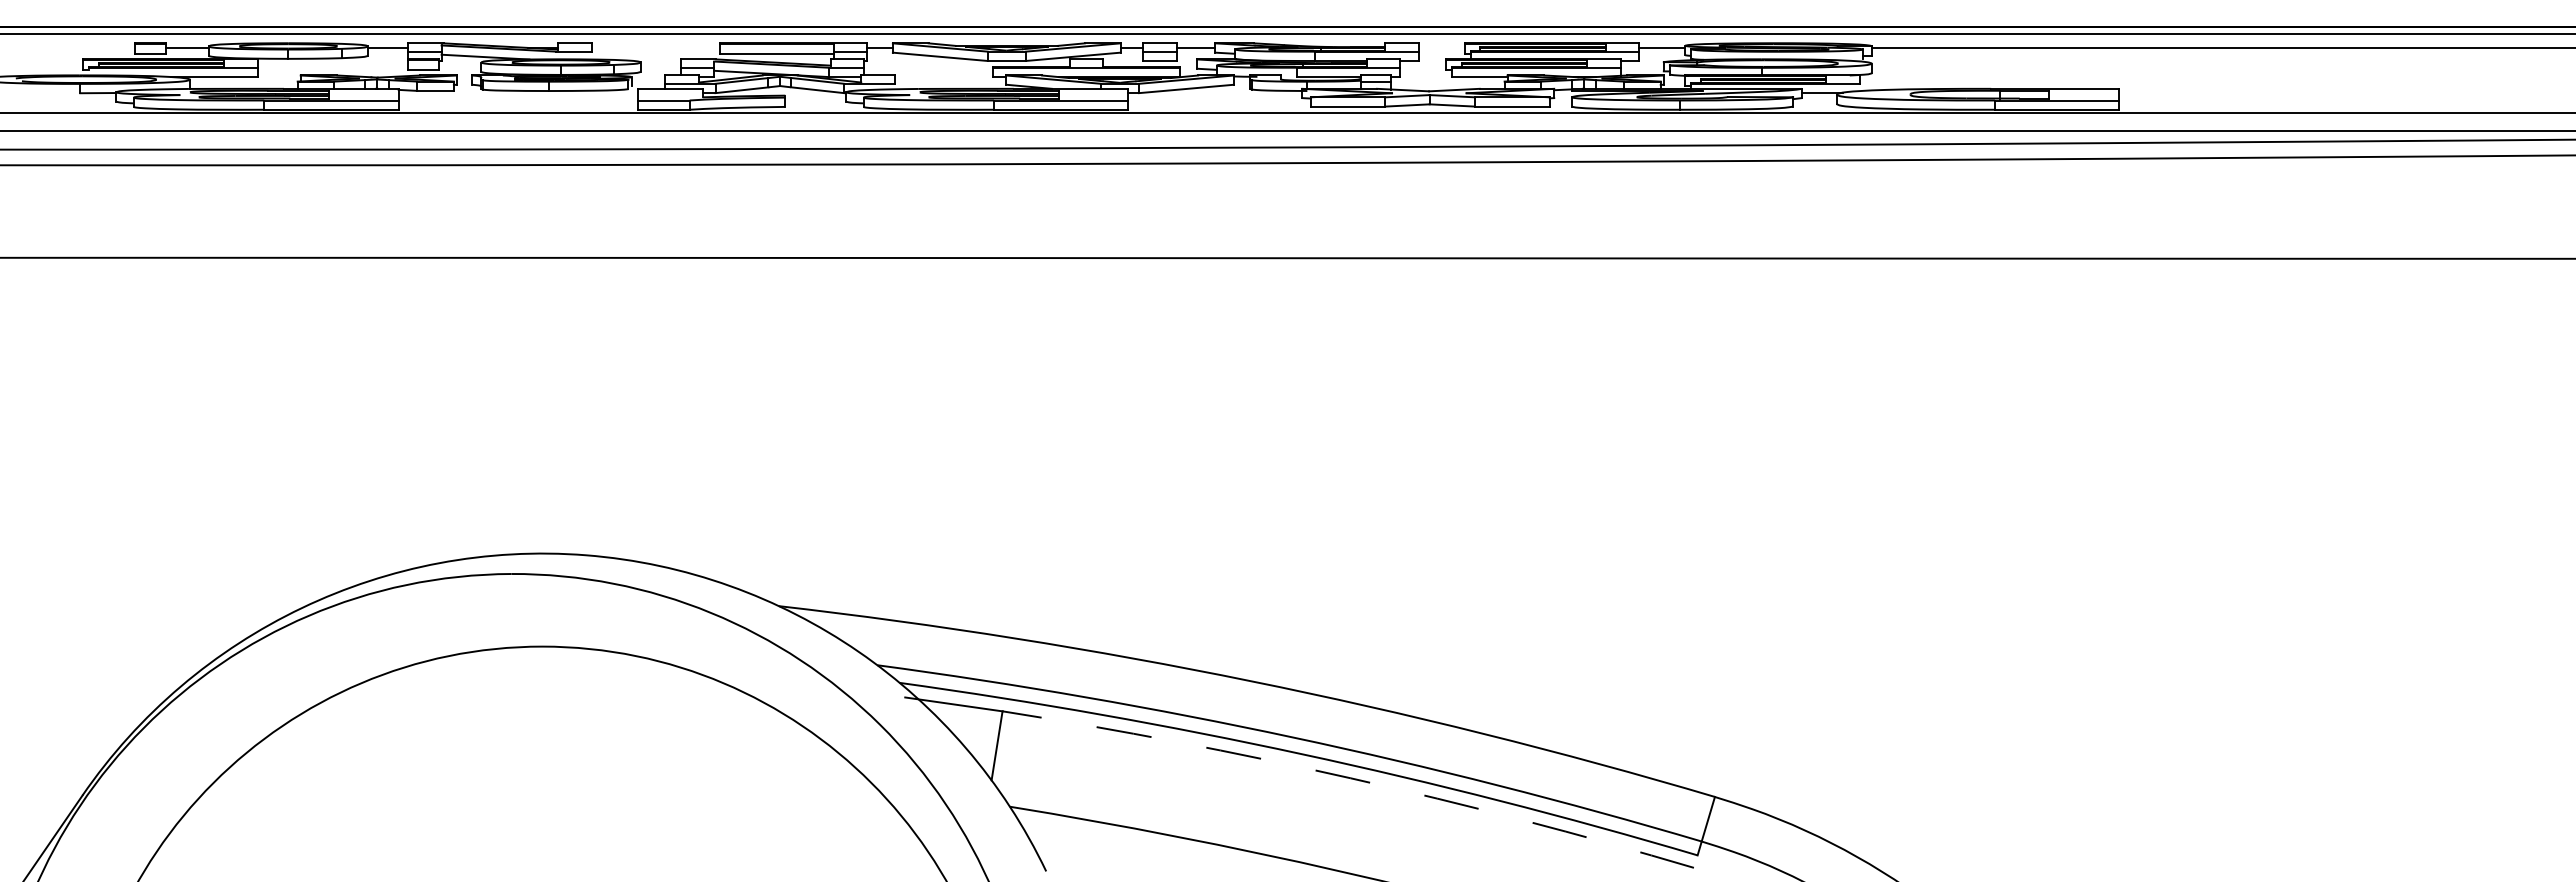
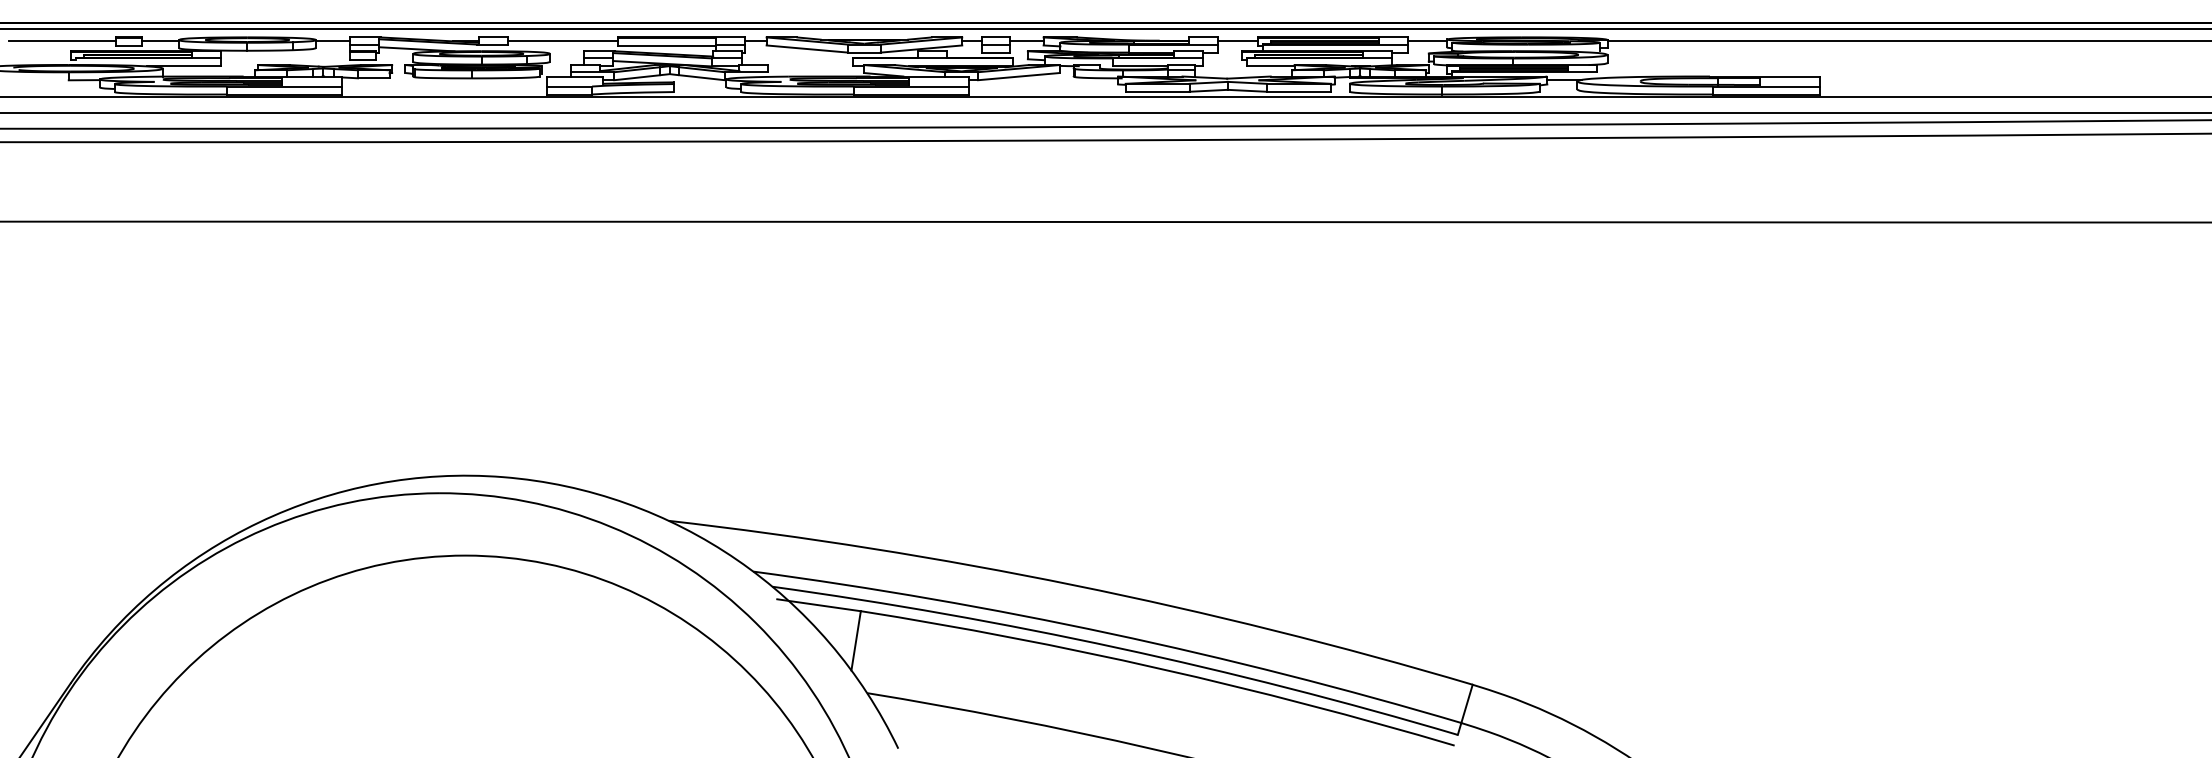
line: (73, 47) -> (62, 41), added
line: (655, 47) -> (562, 41), added
line: (1441, 47) -> (1237, 41), added
arc: (1350, 778) -> (1159, 668), dashed -> solid

